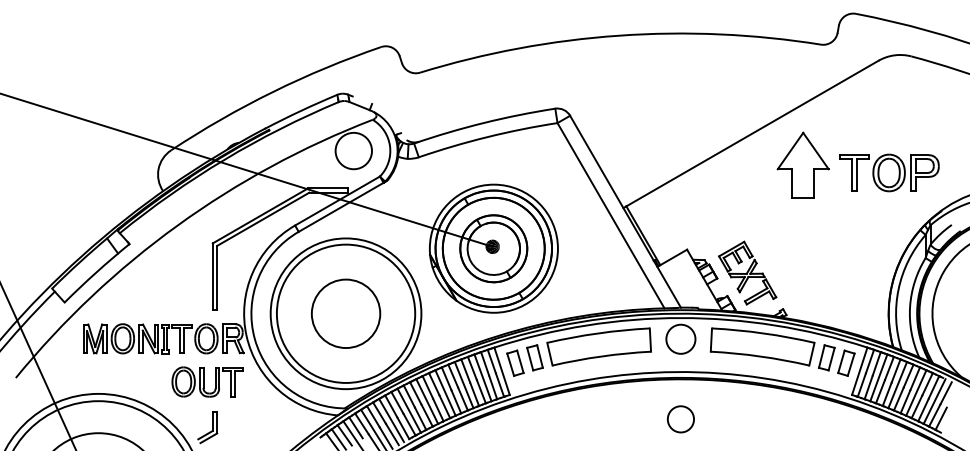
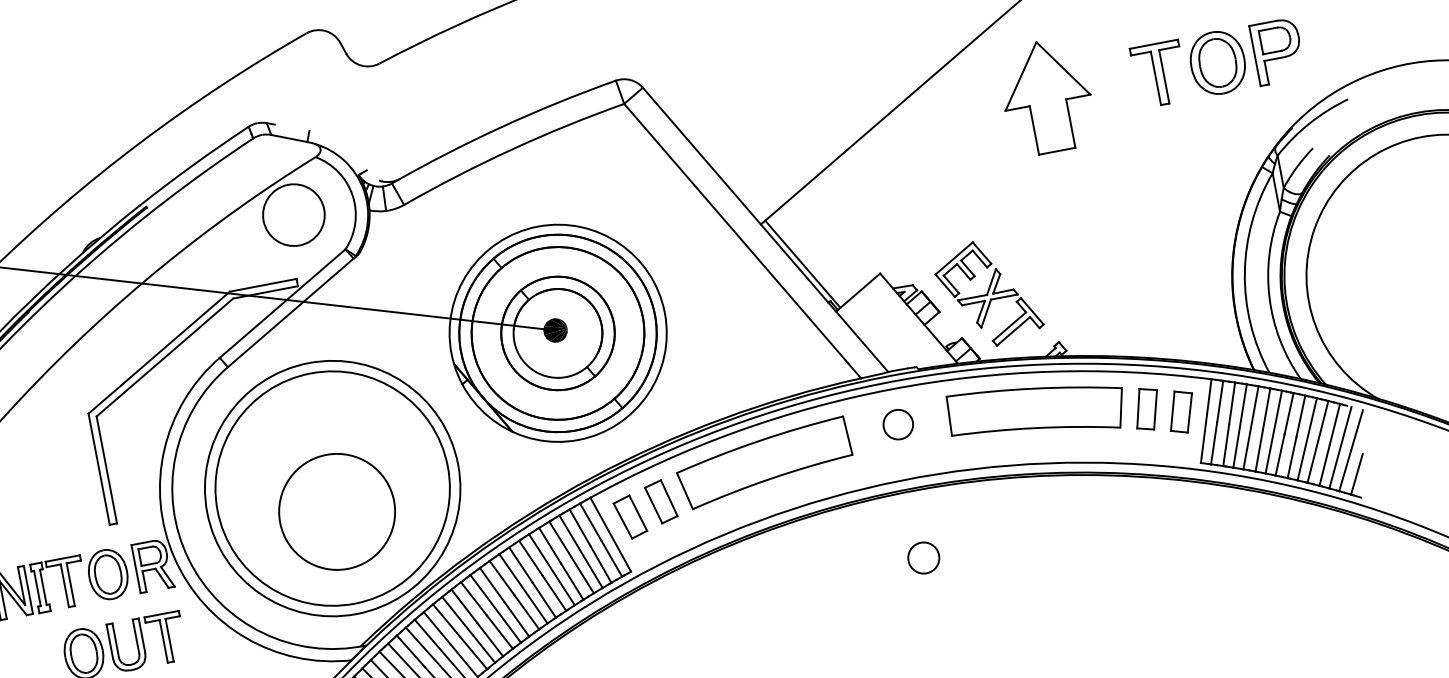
part: (889, 172) -> (1218, 62), moved
circle: (346, 313) -> (337, 511), moved
circle: (680, 338) -> (897, 423), size x0.6
circle: (680, 419) -> (923, 558), size x0.7

